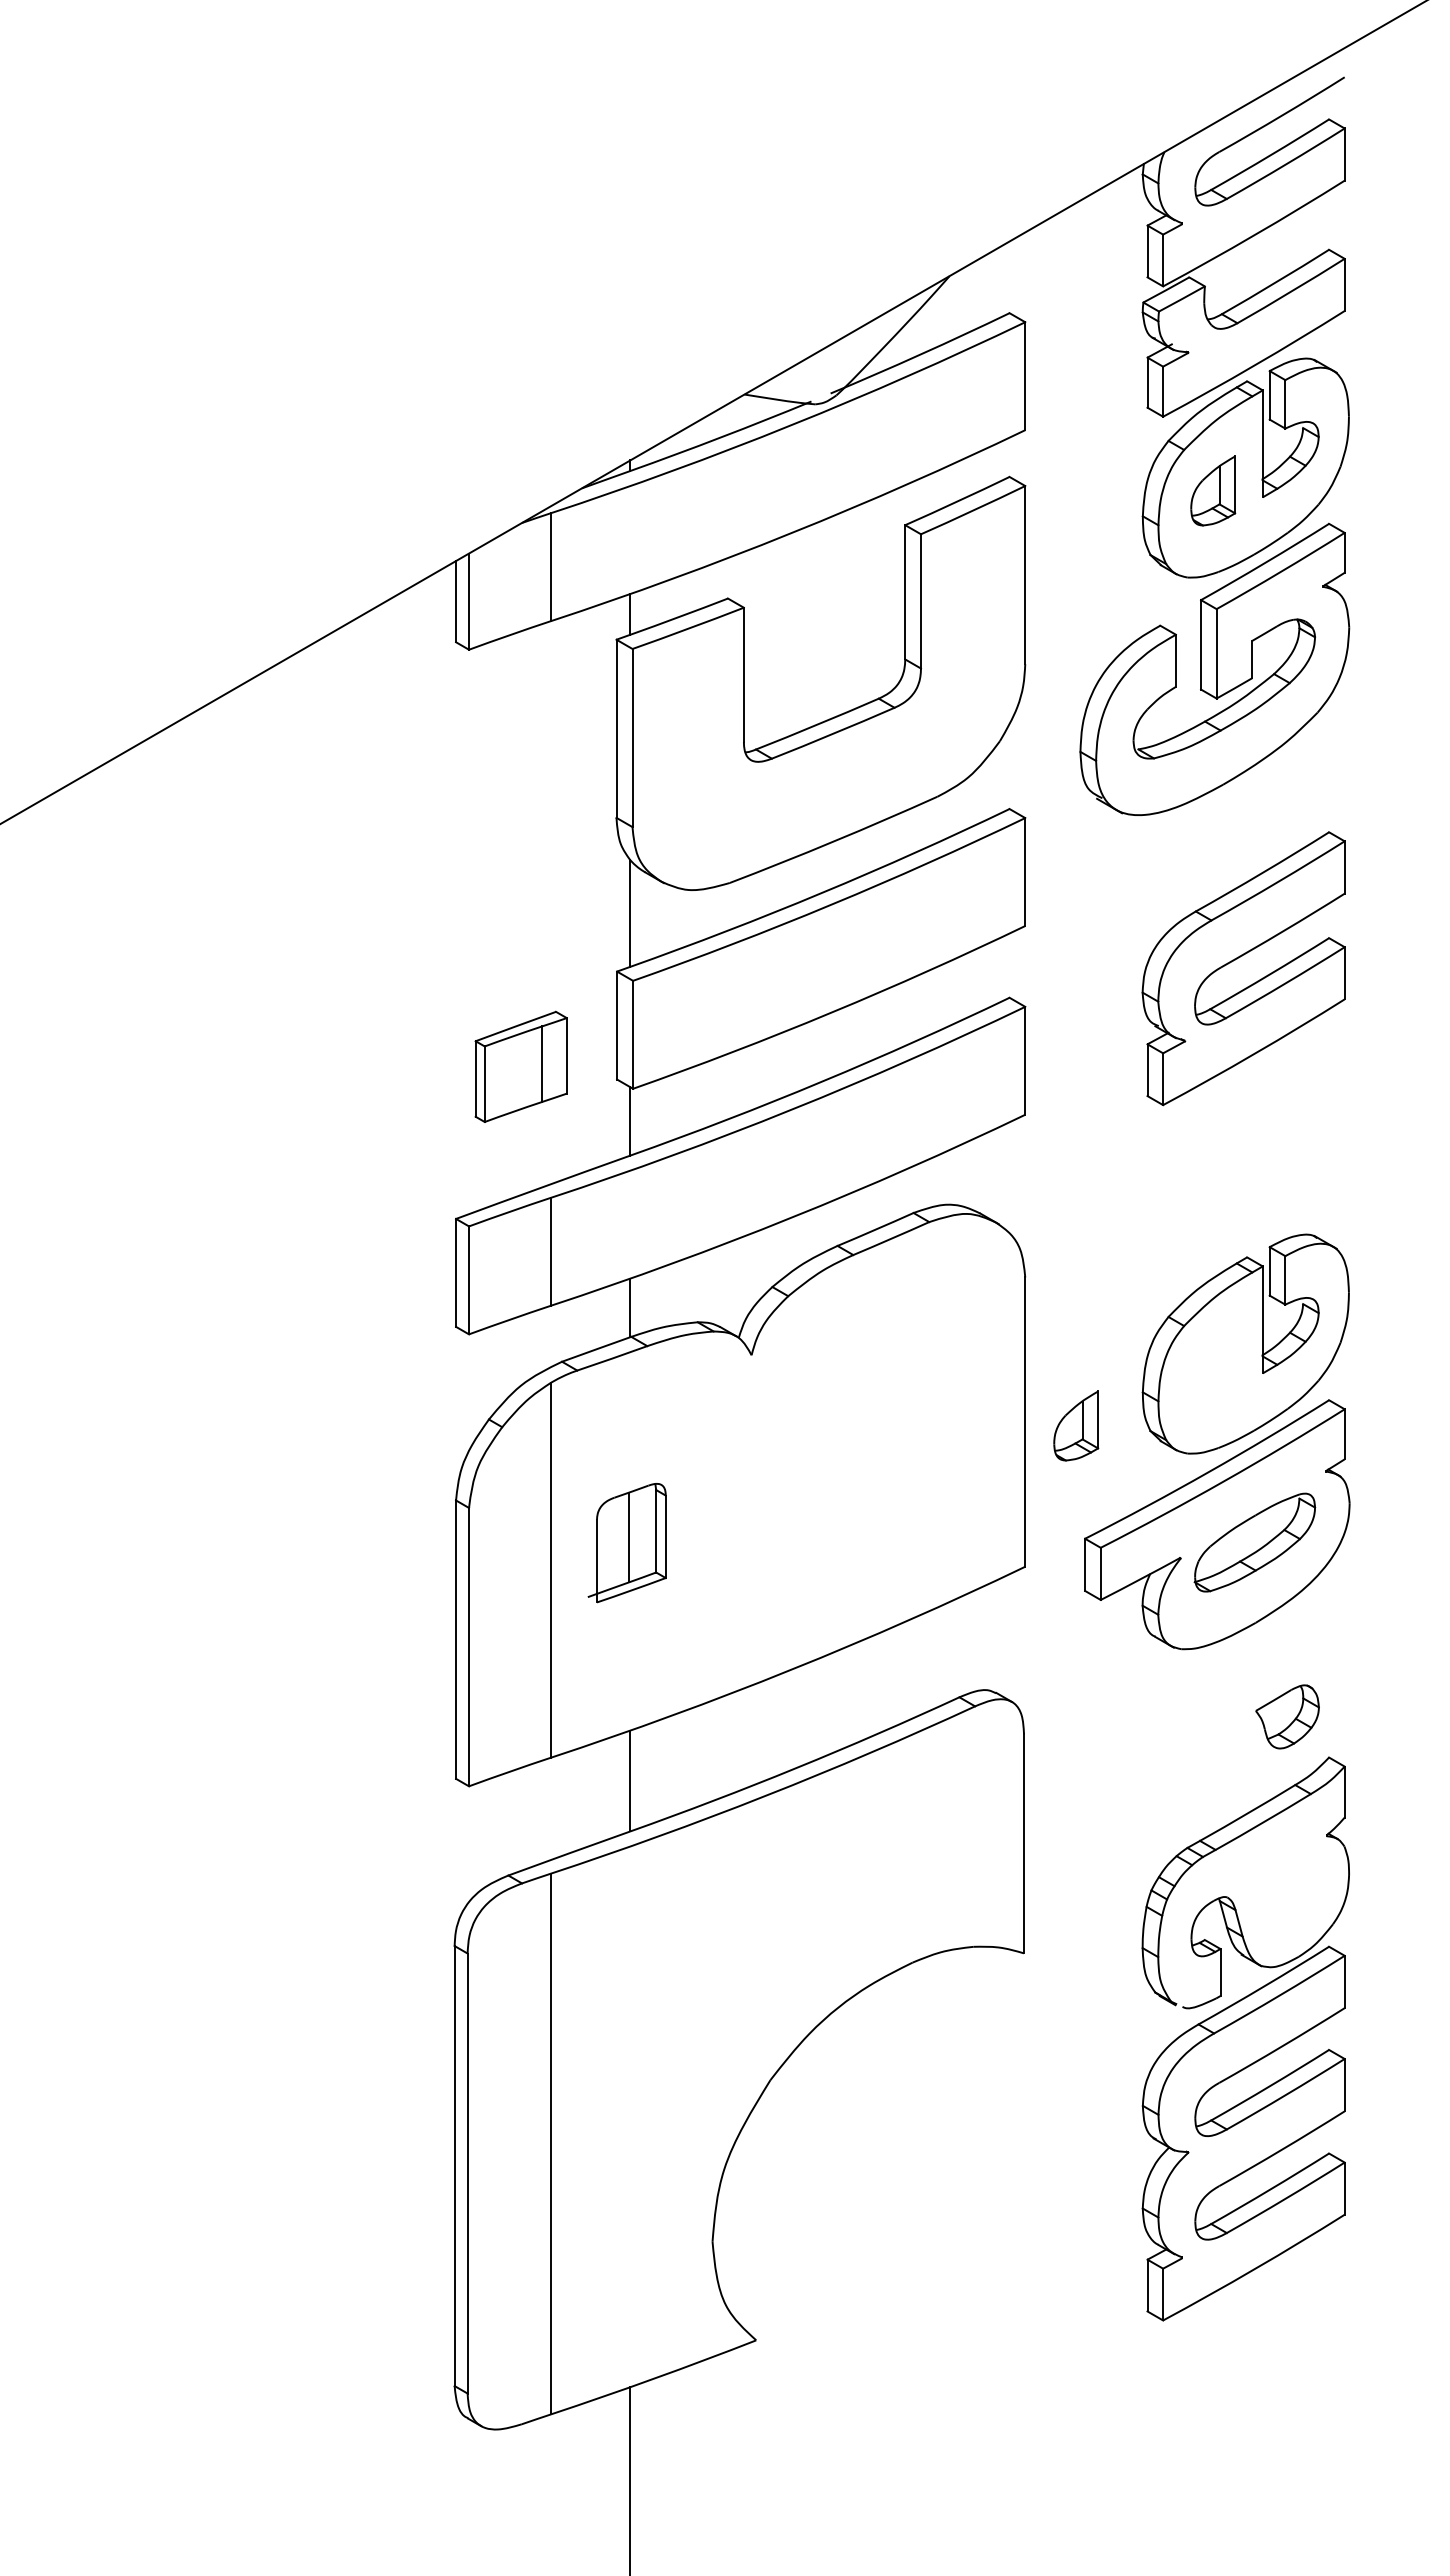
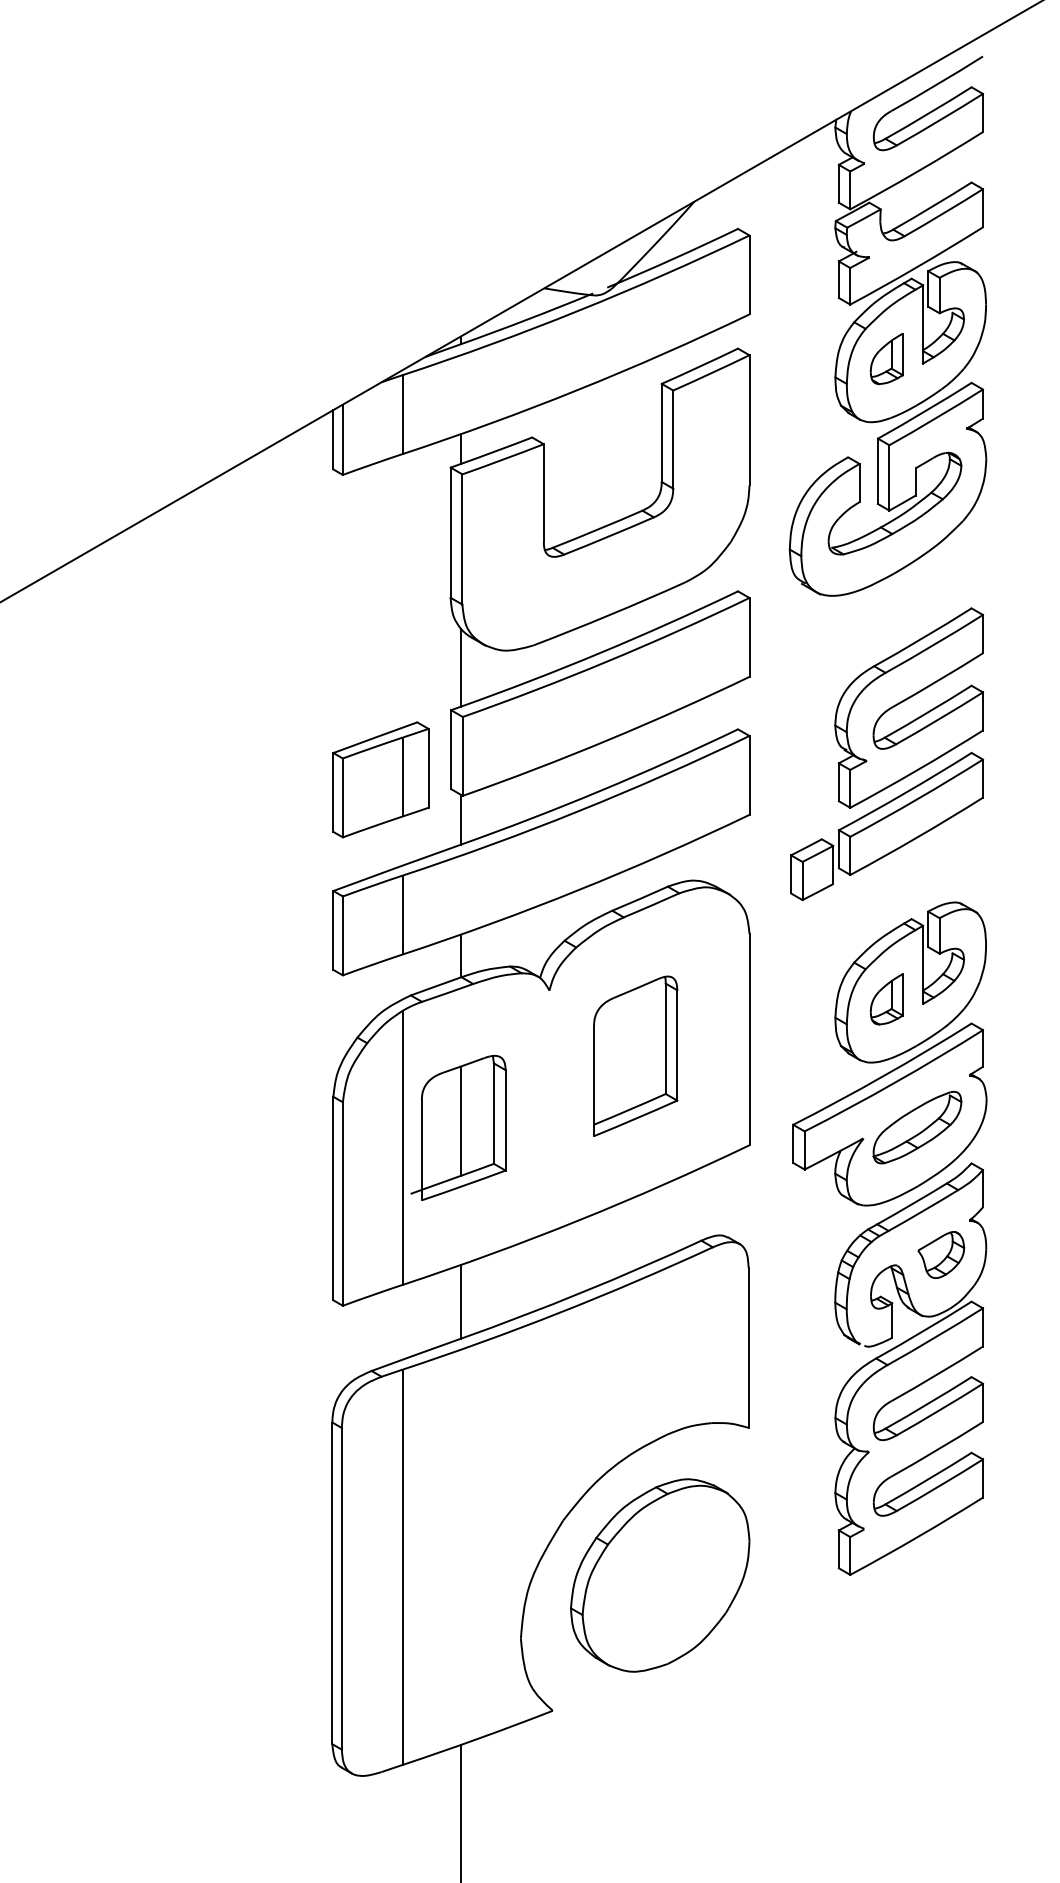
part: (521, 1066) -> (381, 779), size x1.43
part: (1213, 1130) -> (887, 826), added
part: (1076, 1425) -> (887, 998), moved
part: (869, 1444) -> (635, 1055), added
part: (626, 1542) -> (457, 1127), size x1.67
part: (1245, 2038) -> (910, 1368), moved
part: (903, 2154) -> (660, 1574), added

